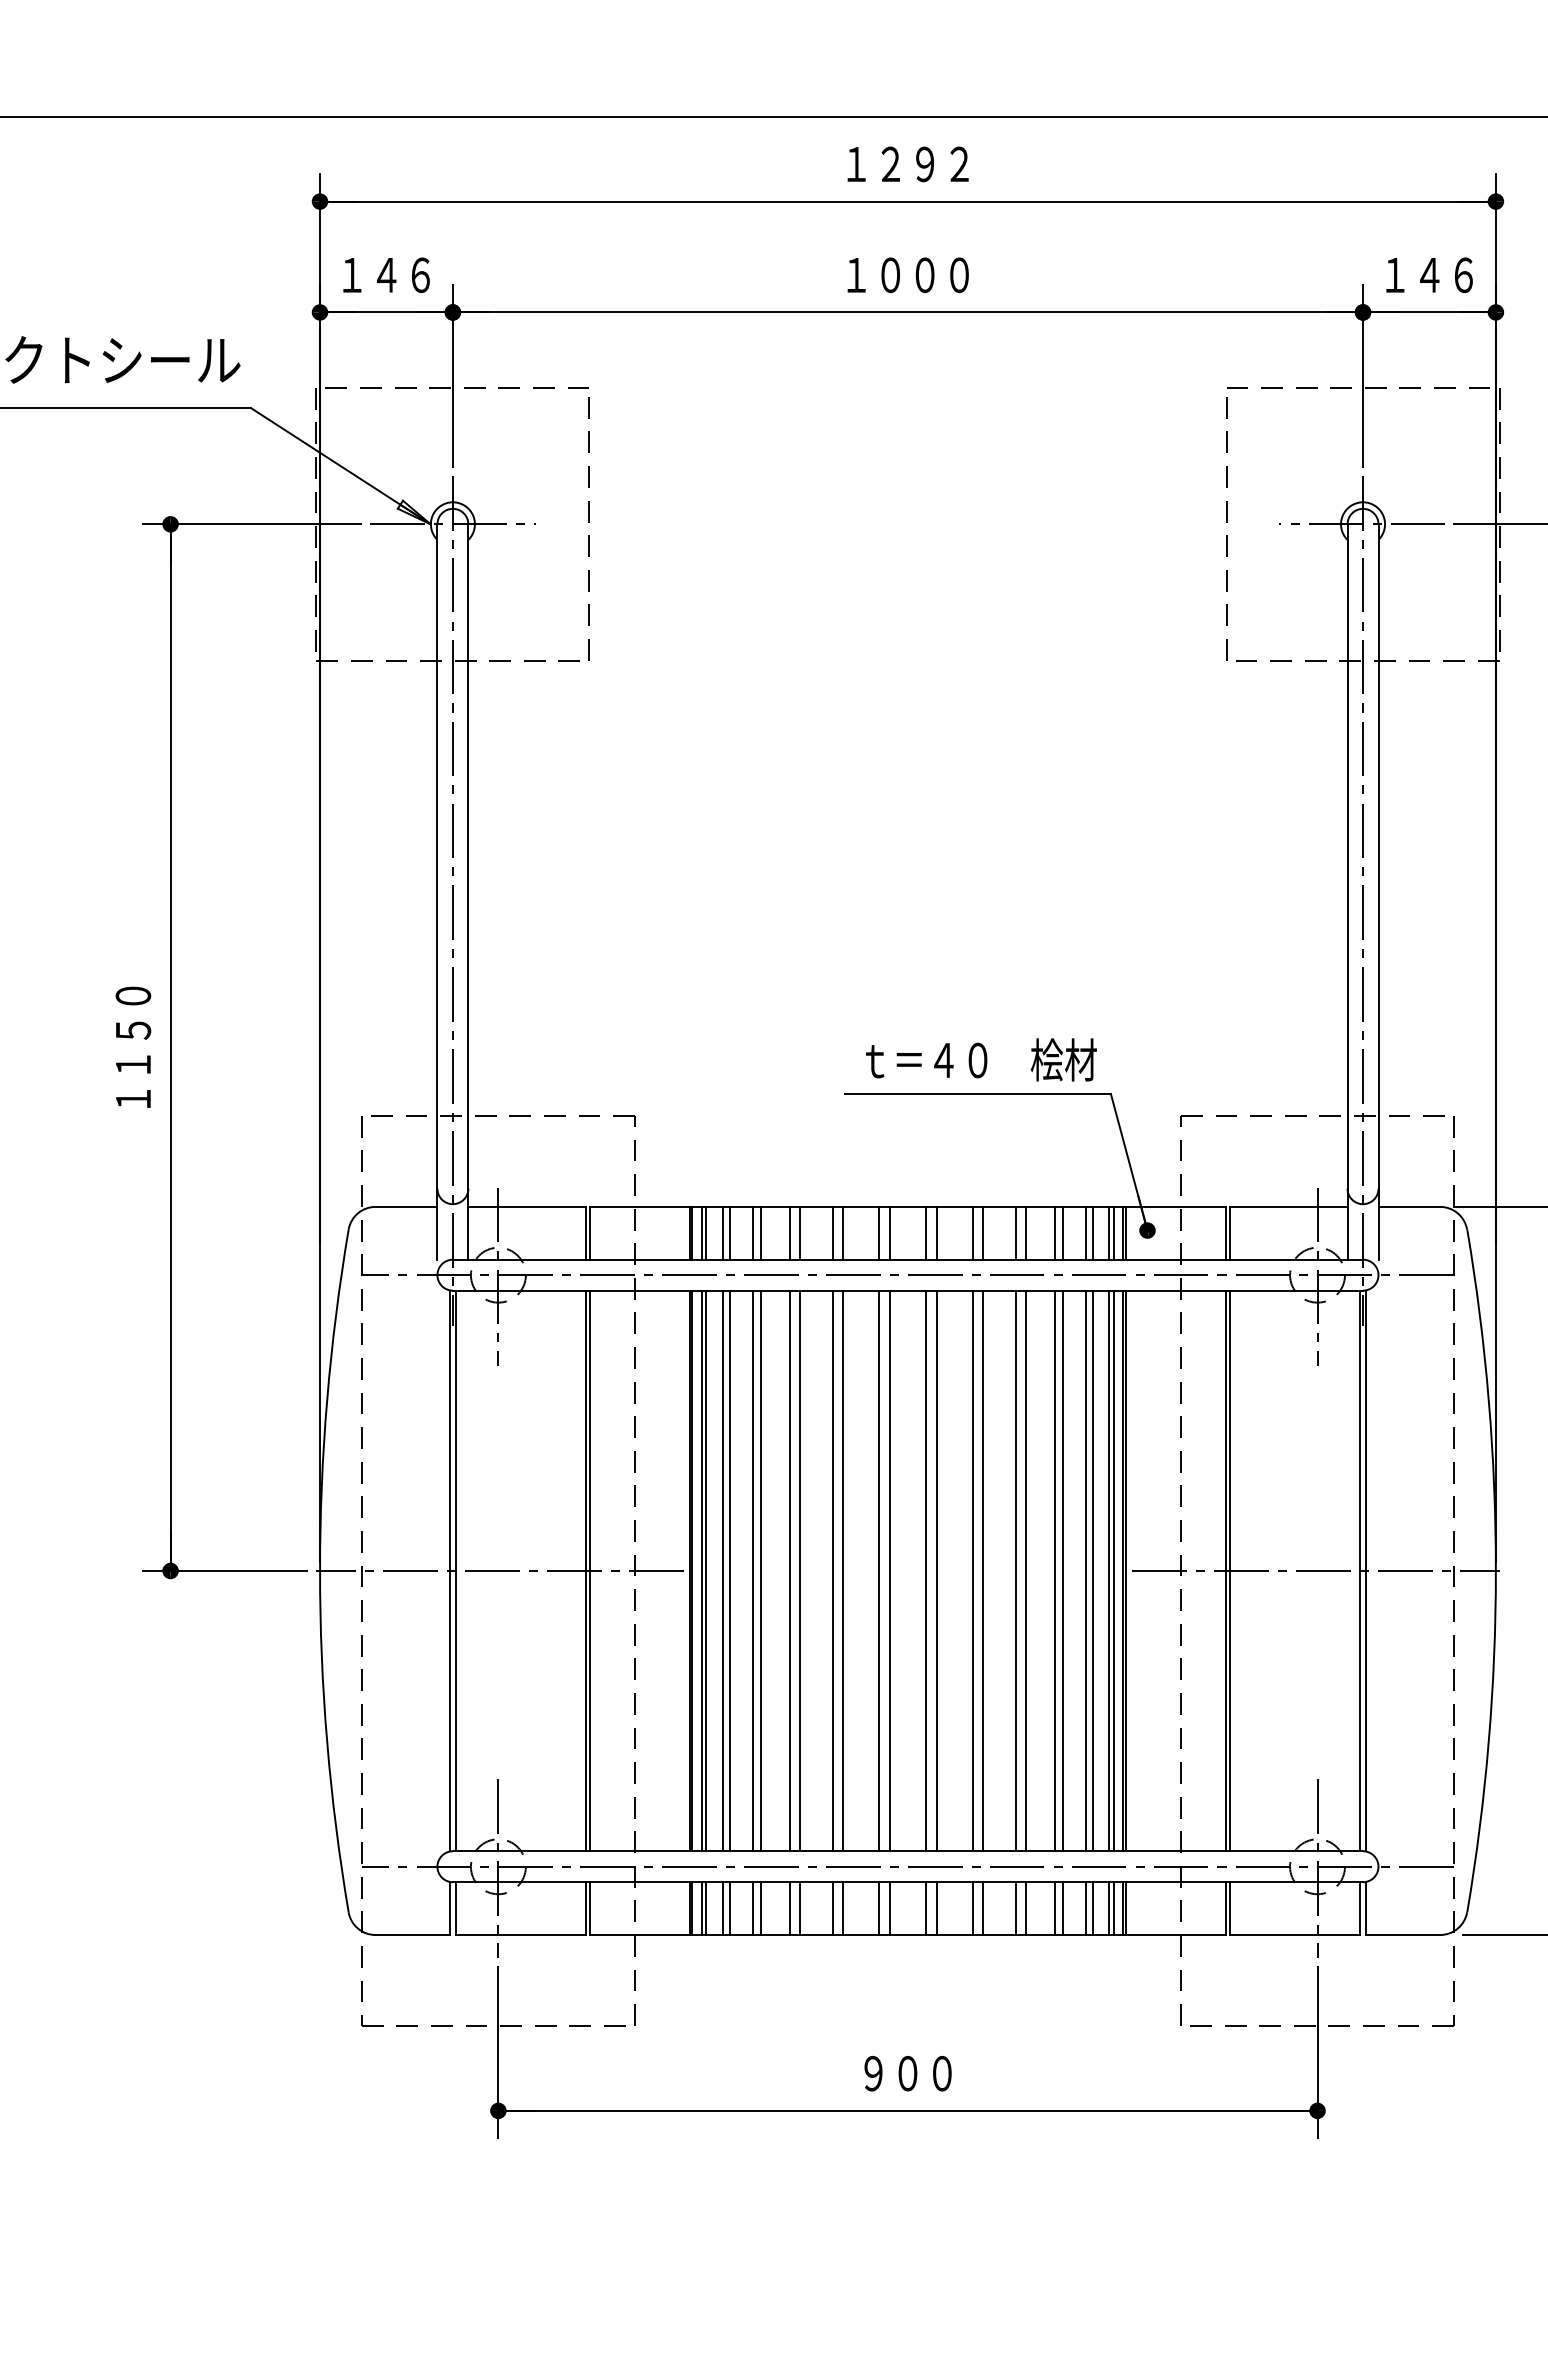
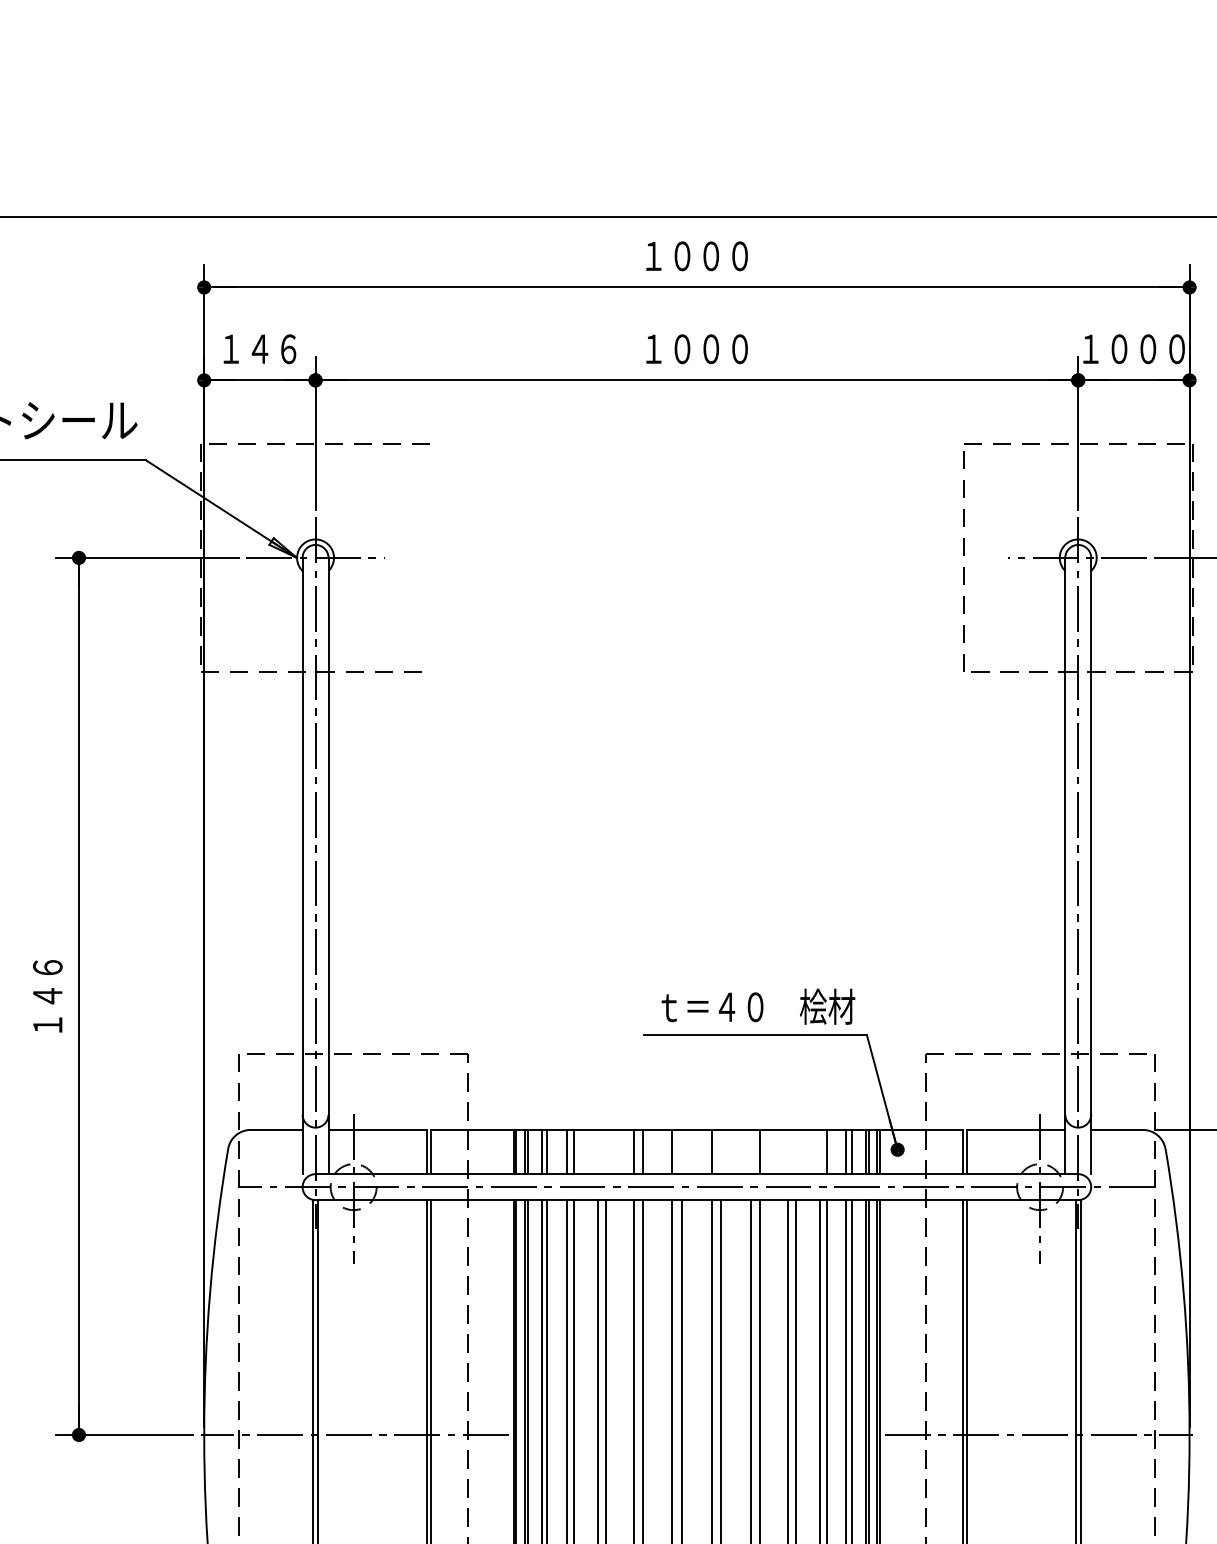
text: (924, 164) -> (710, 256), １２９２ -> １０００
text: (1429, 275) -> (1133, 349), １４６ -> １０００
line: (588, 522) -> (429, 556), removed
text: (133, 1046) -> (47, 995), １１５０ -> １４６
line: (790, 1232) -> (598, 1151), removed
line: (799, 1232) -> (606, 1151), removed
line: (889, 1232) -> (681, 1151), removed
line: (937, 1232) -> (721, 1151), removed
line: (972, 1232) -> (750, 1151), removed
line: (1016, 1232) -> (787, 1151), removed
line: (1025, 1232) -> (795, 1151), removed
line: (1054, 1232) -> (819, 1151), removed

